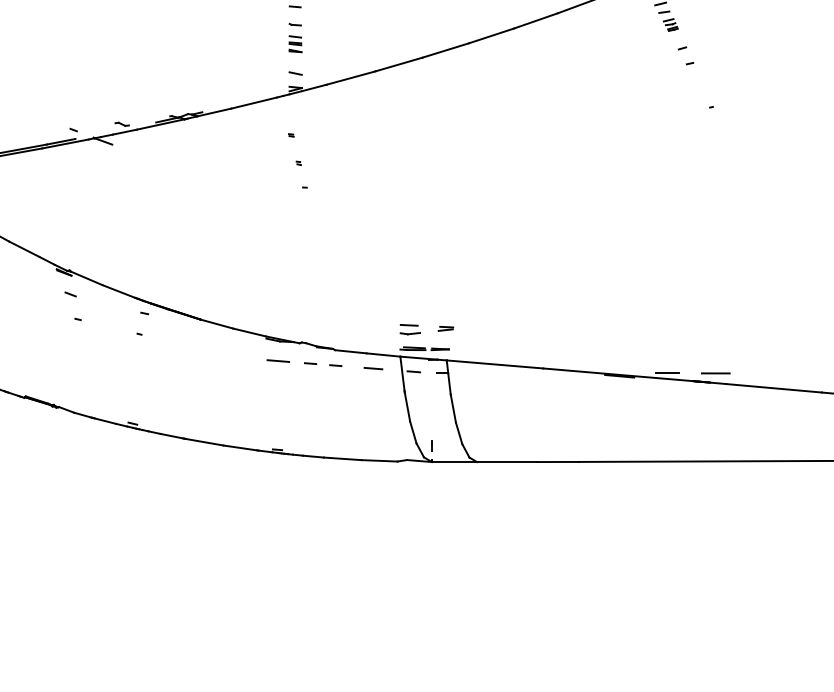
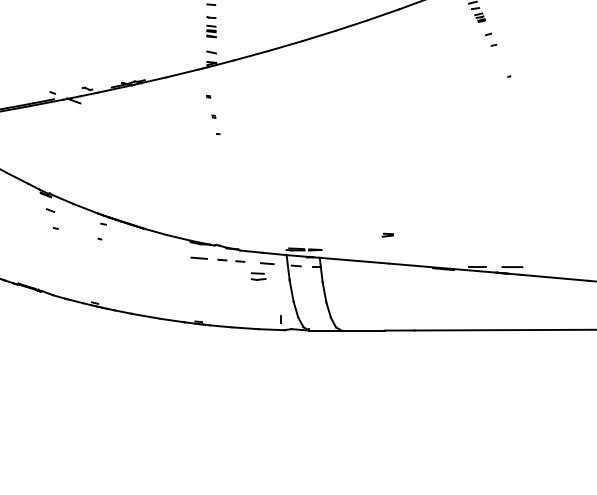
part: (445, 328) -> (387, 234), moved
part: (409, 329) -> (258, 276), moved
line: (431, 445) -> (280, 318), moved

